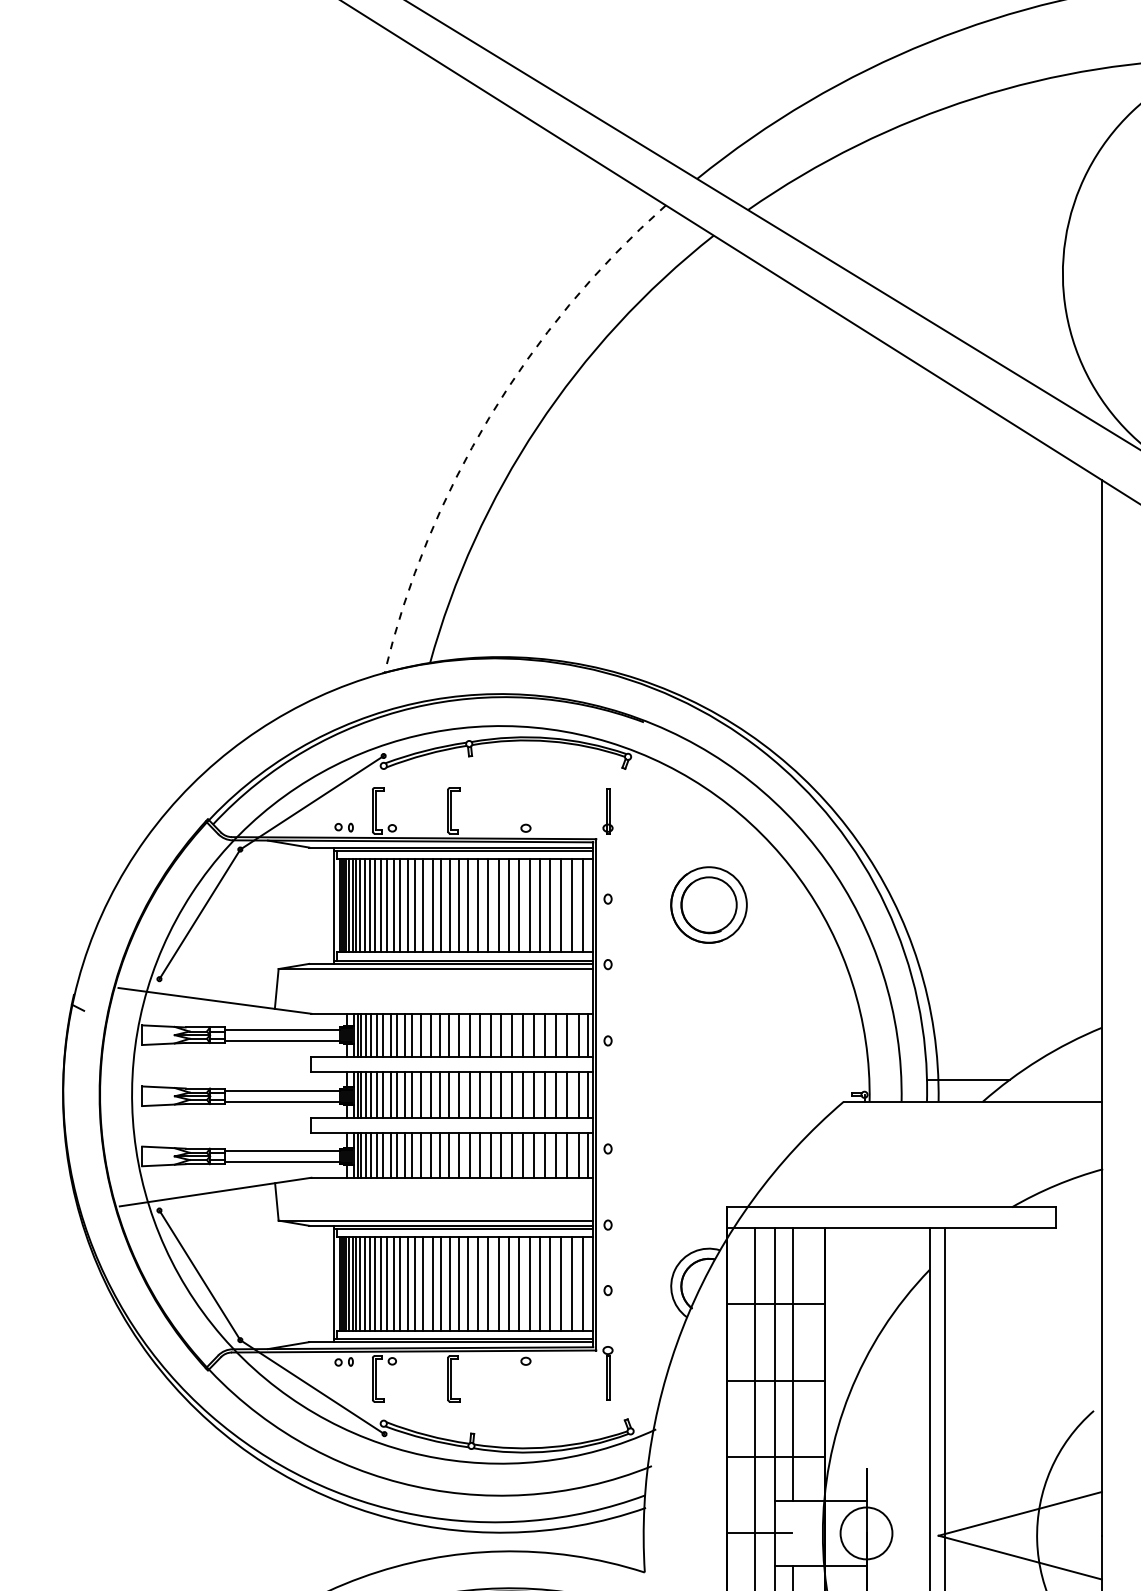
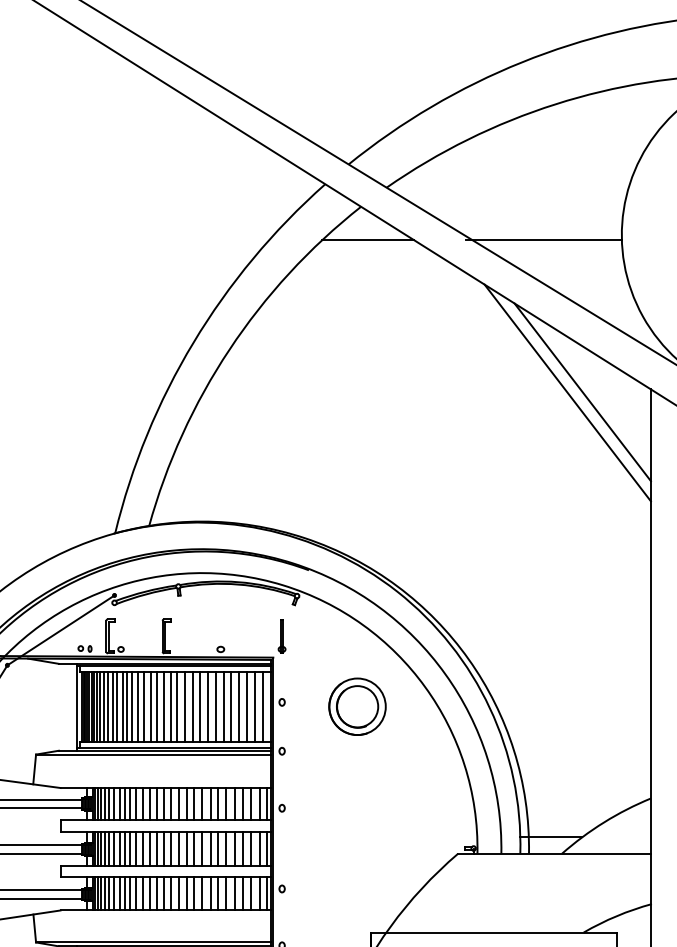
line: (722, 280) -> (367, 240), added
line: (958, 280) -> (543, 240), added
arc: (489, 417) -> (193, 342), dashed -> solid
line: (990, 484) -> (567, 392), added
line: (1010, 484) -> (582, 392), added

